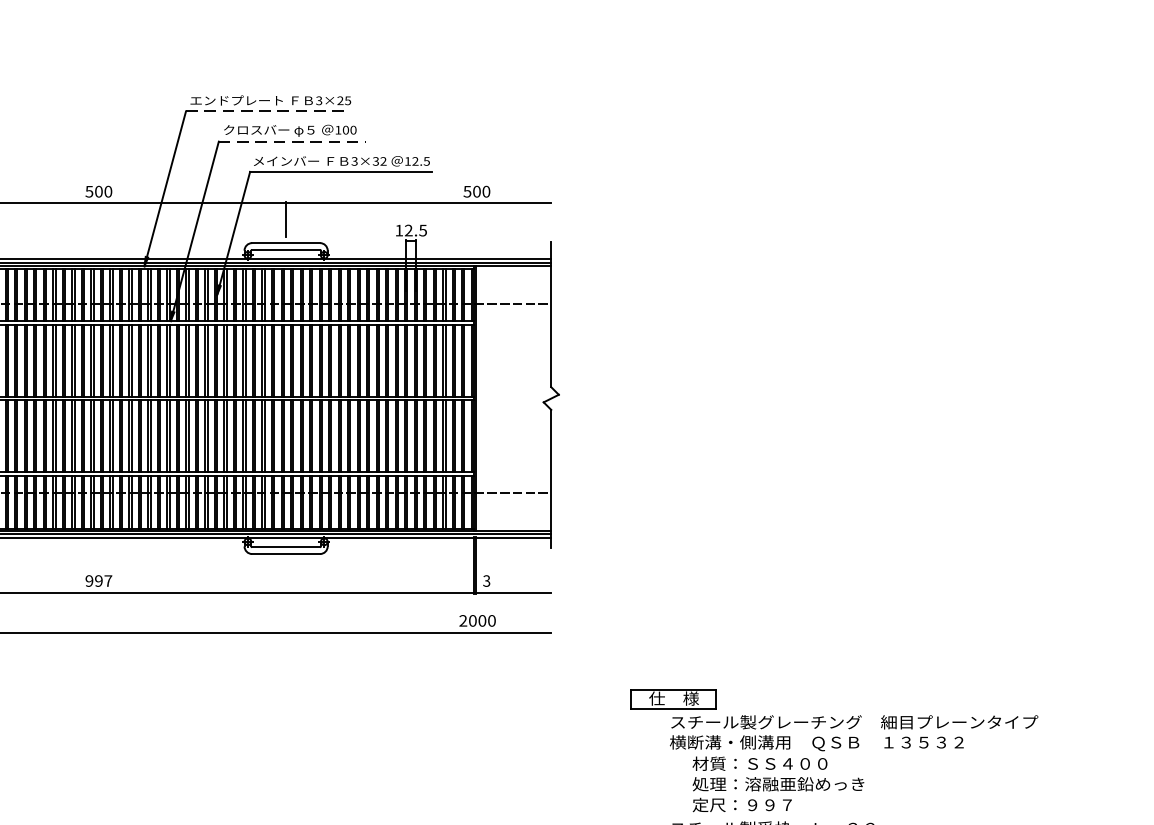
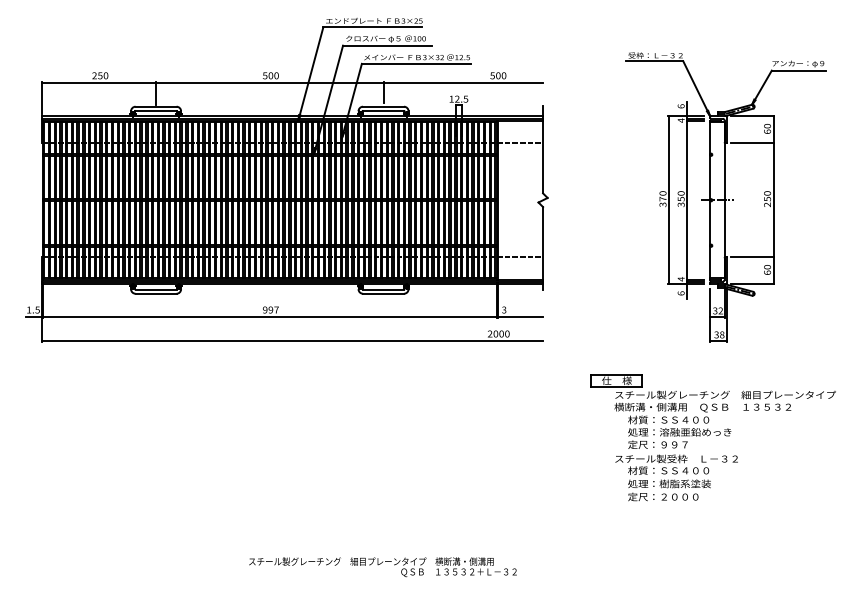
line: (269, 111) -> (373, 27), dashed -> solid
line: (292, 141) -> (387, 45), dashed -> solid
part: (854, 394) -> (725, 197), added

